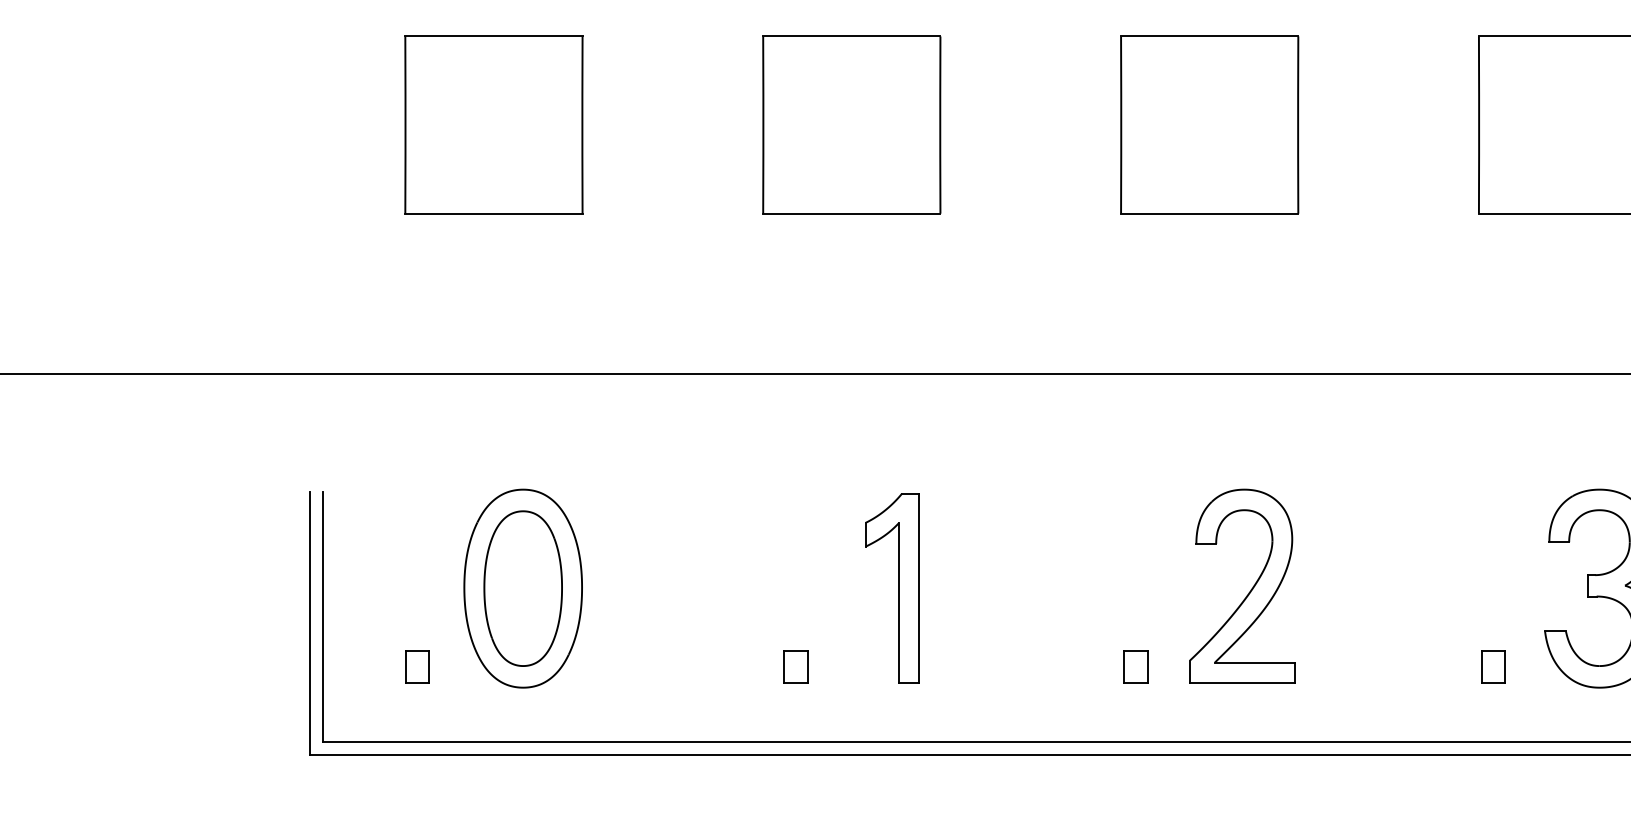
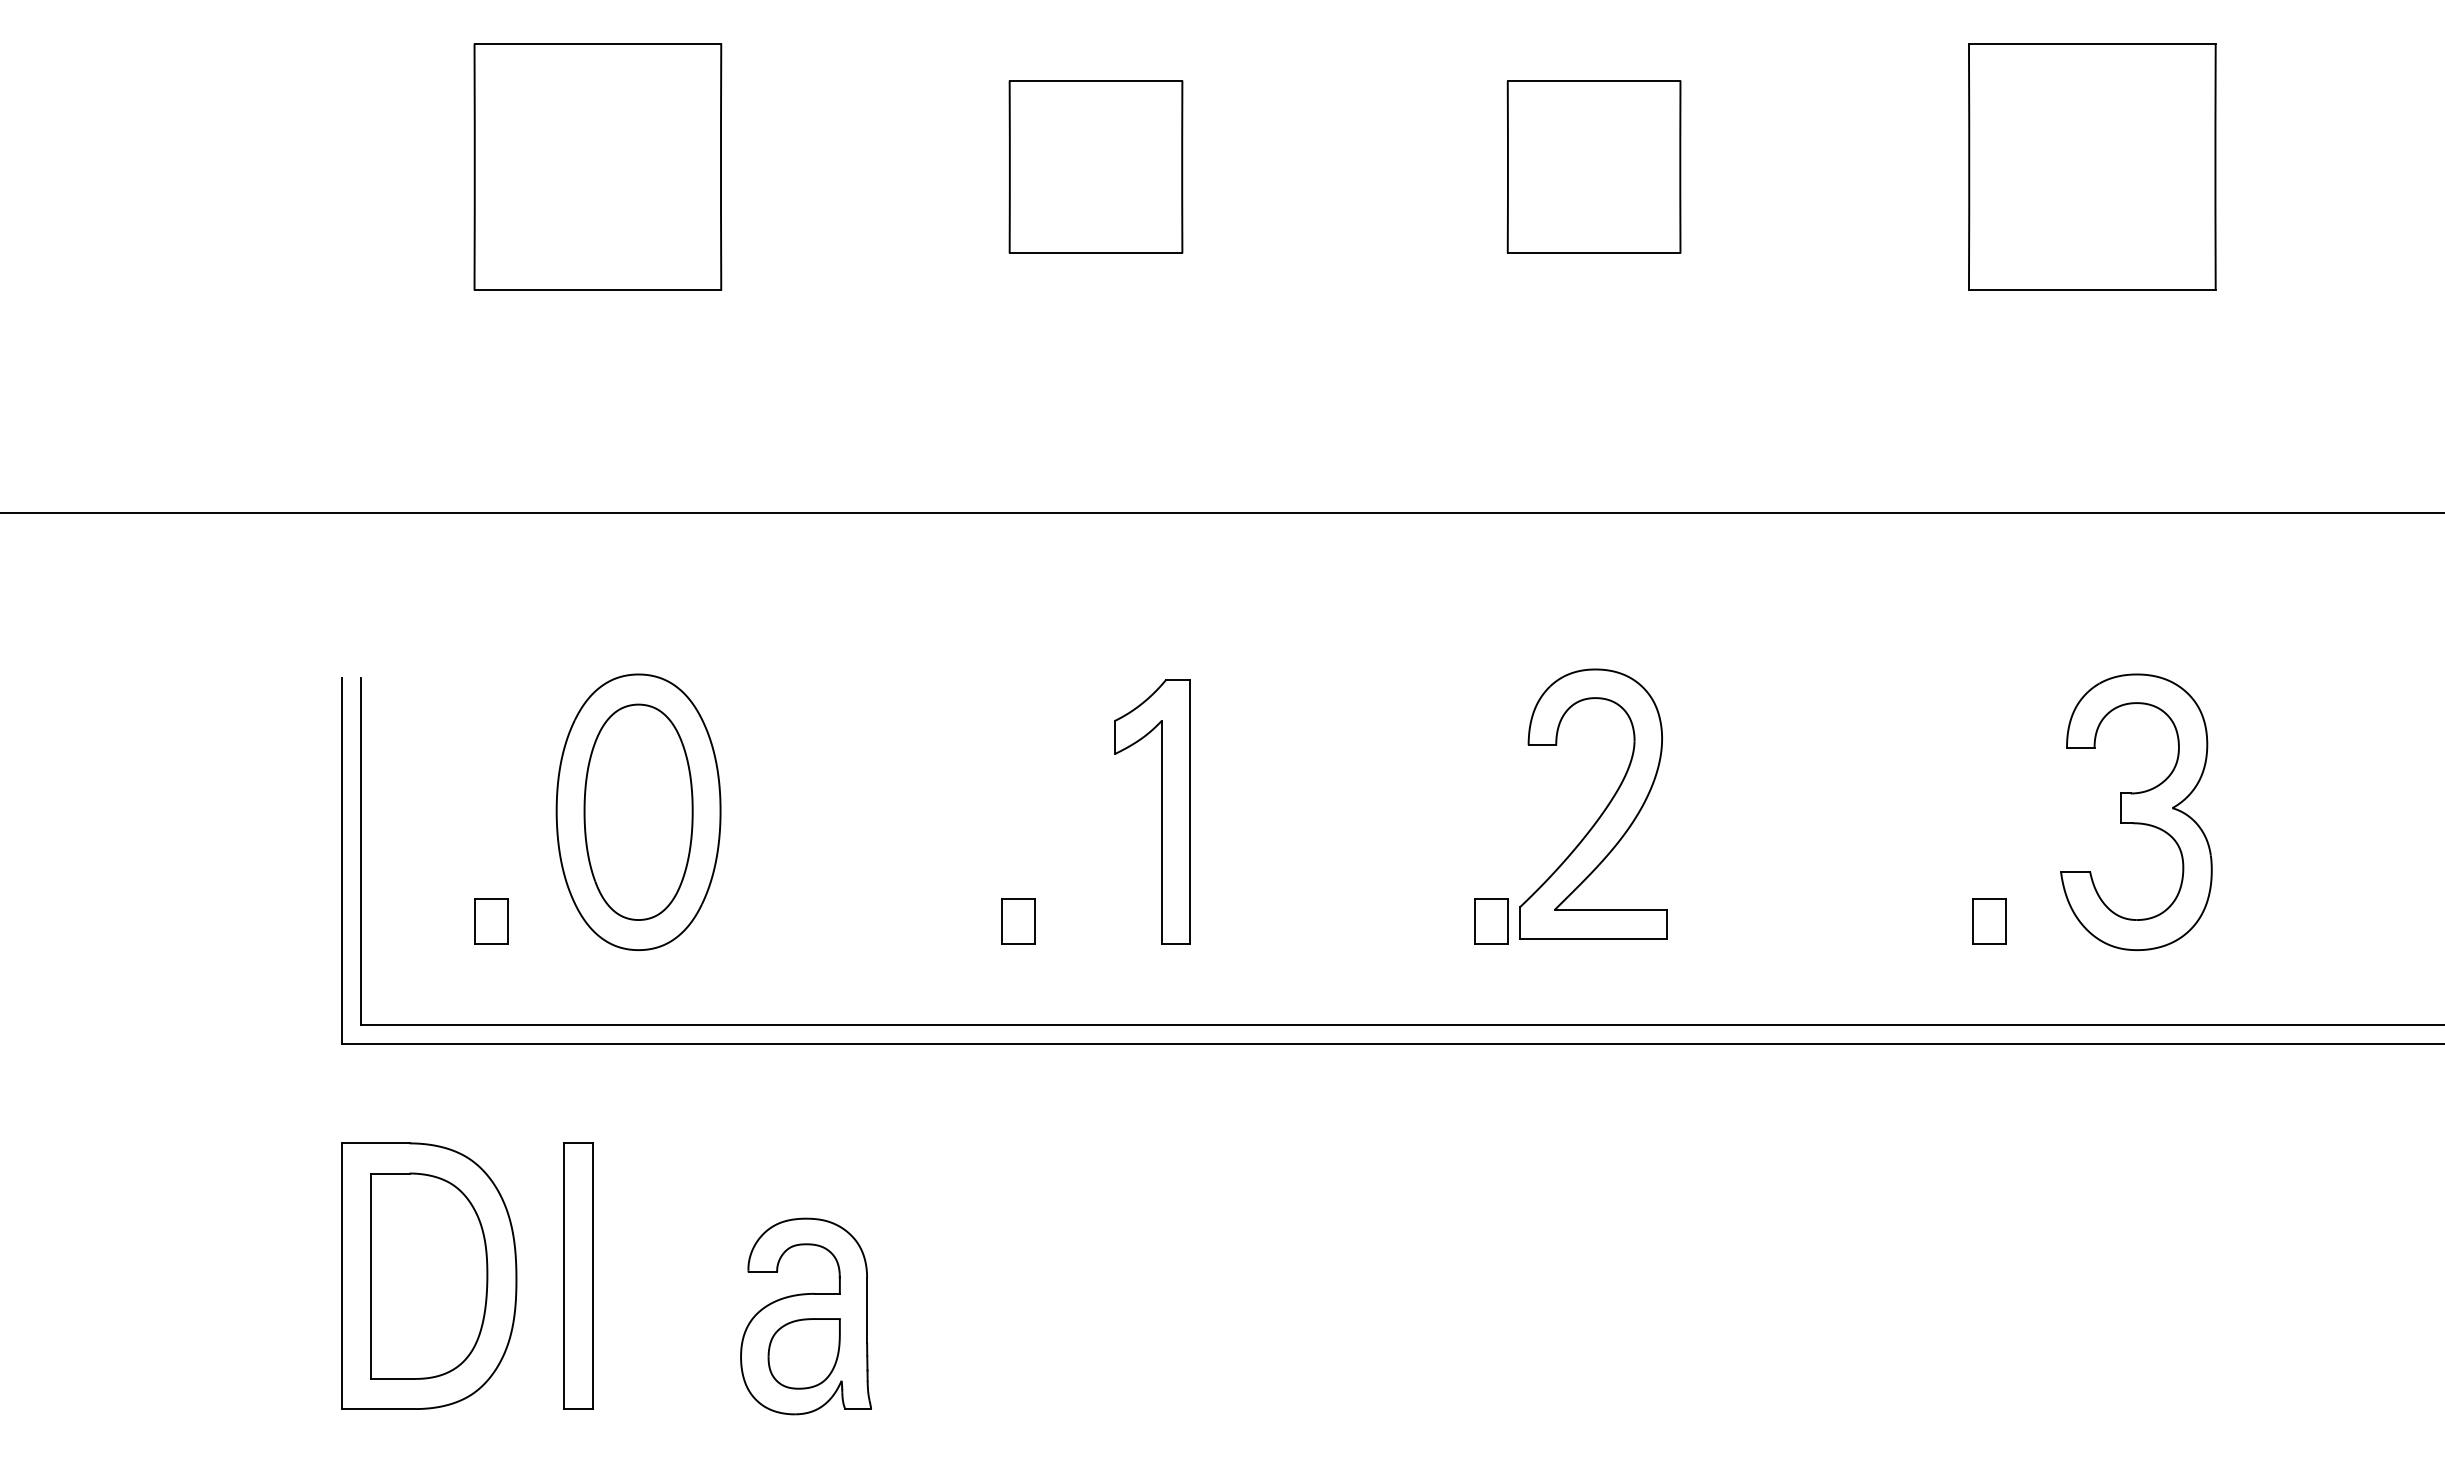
part: (851, 124) -> (1095, 166), size x0.7
part: (1209, 124) -> (1593, 166), size x0.7
part: (1249, 591) -> (1602, 811), moved

